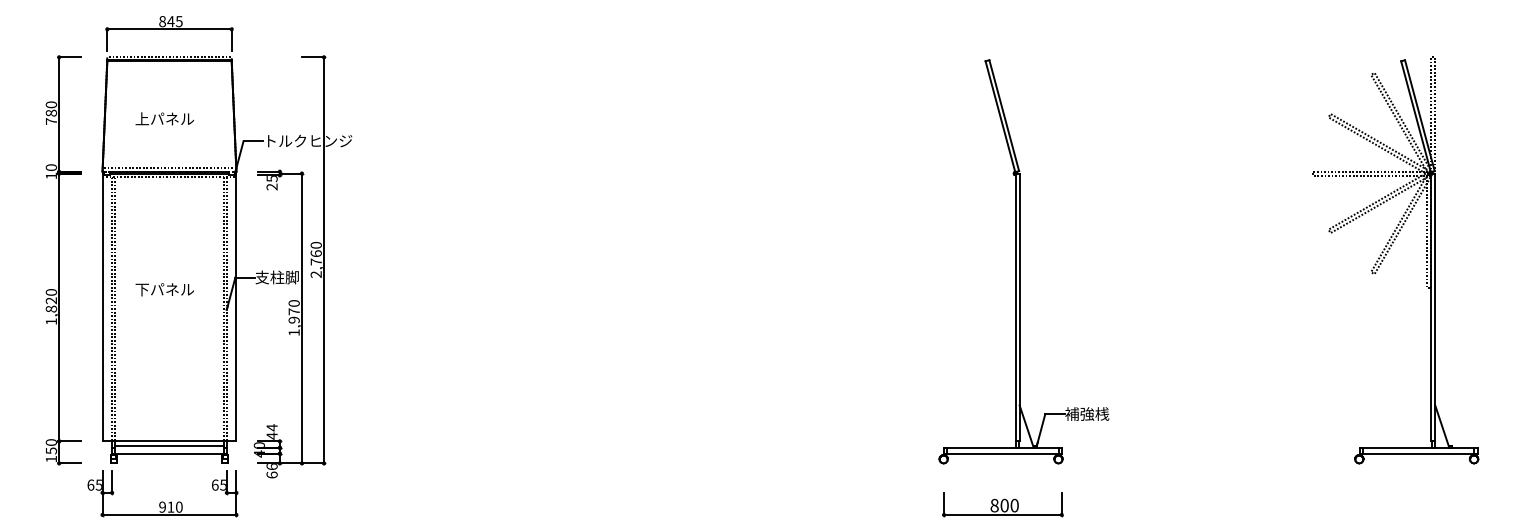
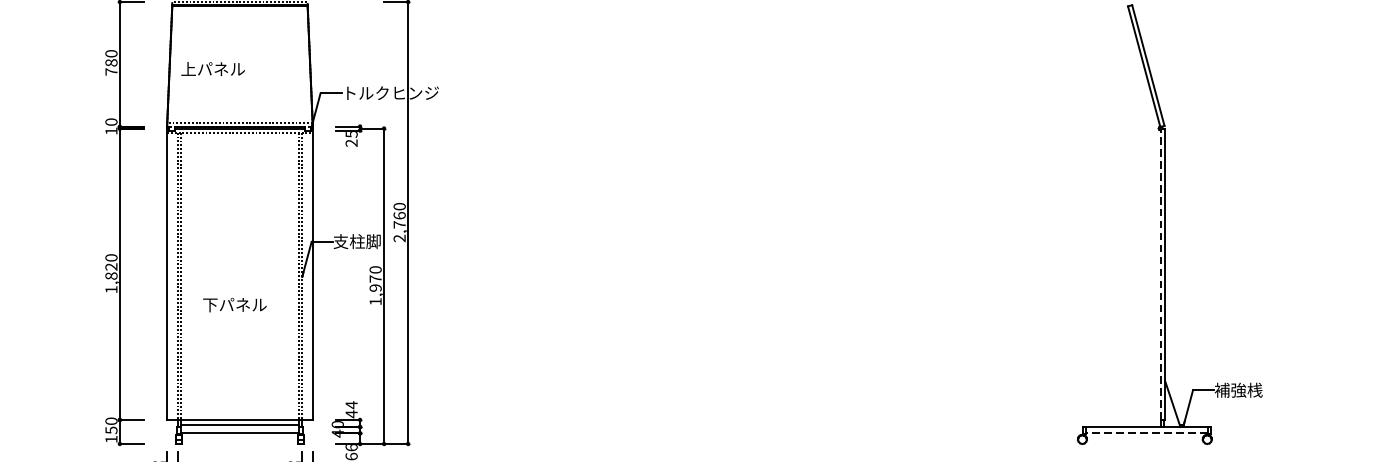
text: (164, 118) -> (212, 68), moved
text: (164, 289) -> (234, 304), moved
line: (1015, 307) -> (1160, 274), solid -> dashed
line: (1002, 453) -> (1146, 433), solid -> dashed

